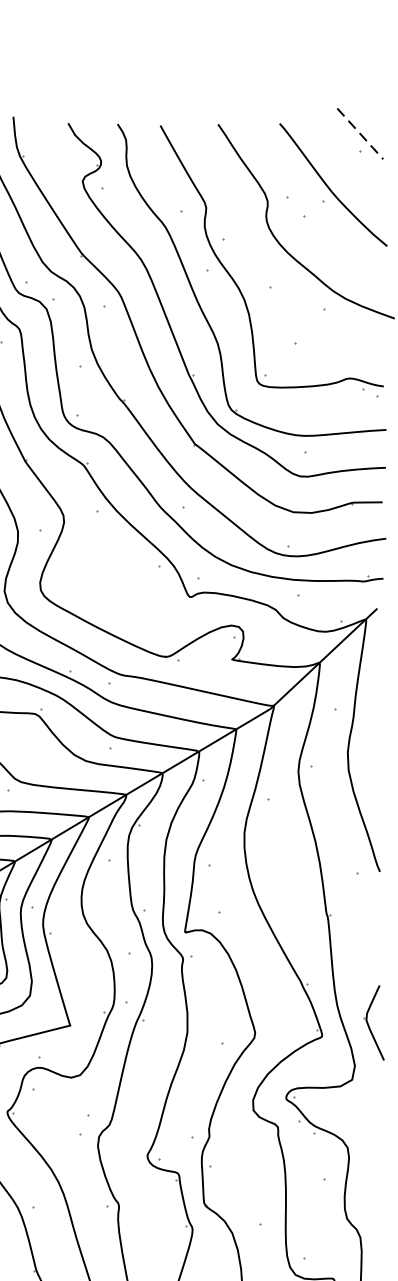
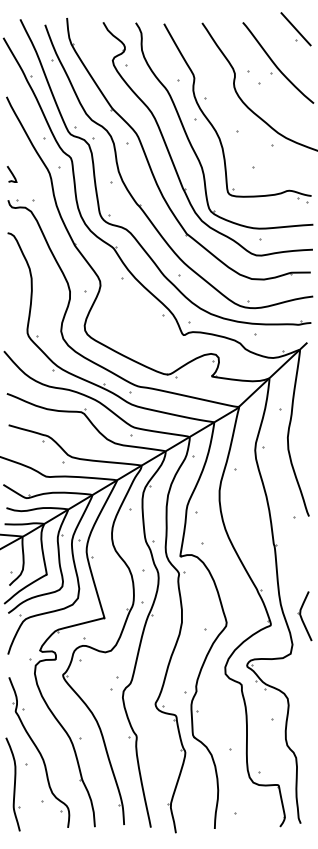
line: (360, 135) -> (296, 30), dashed -> solid

